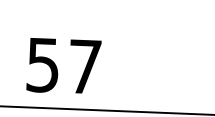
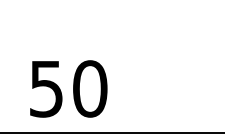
text: (85, 66) -> (90, 88), 57 -> 50

